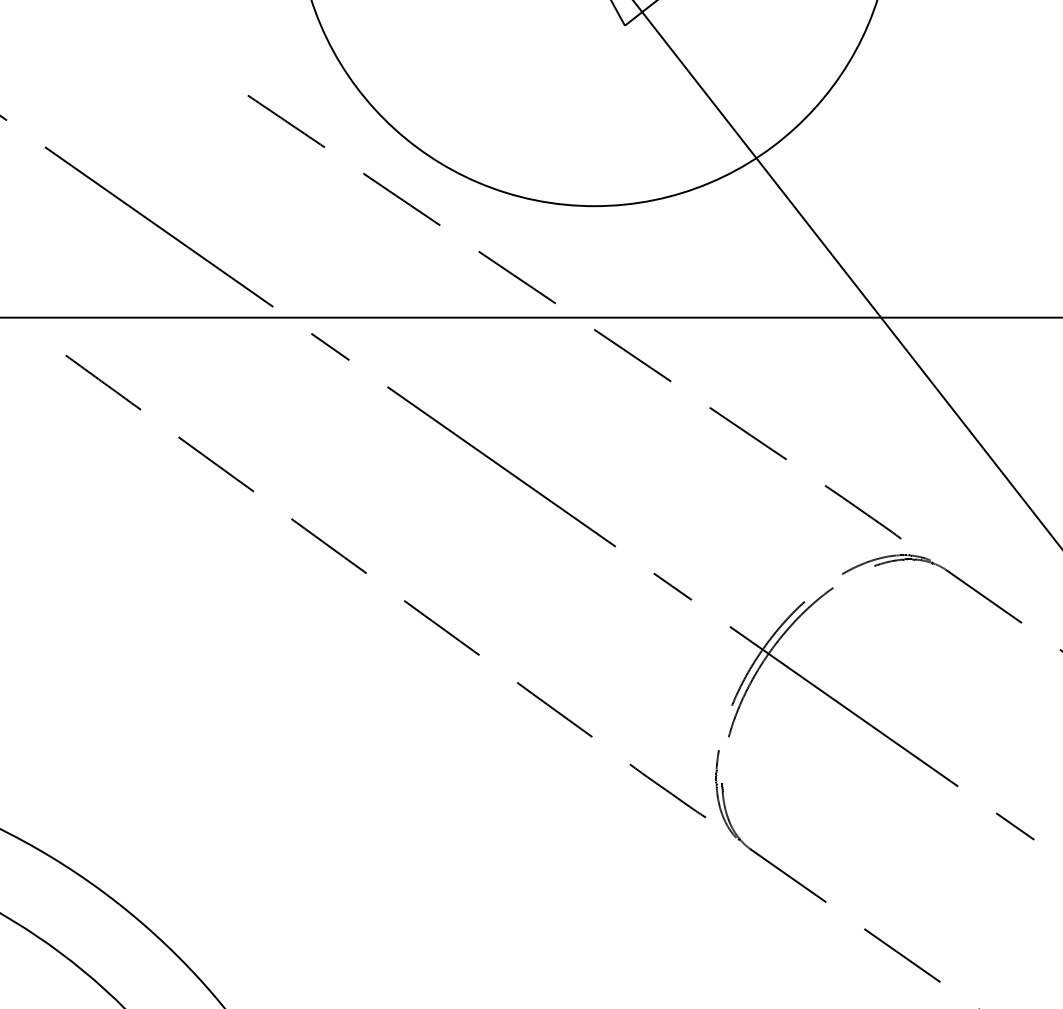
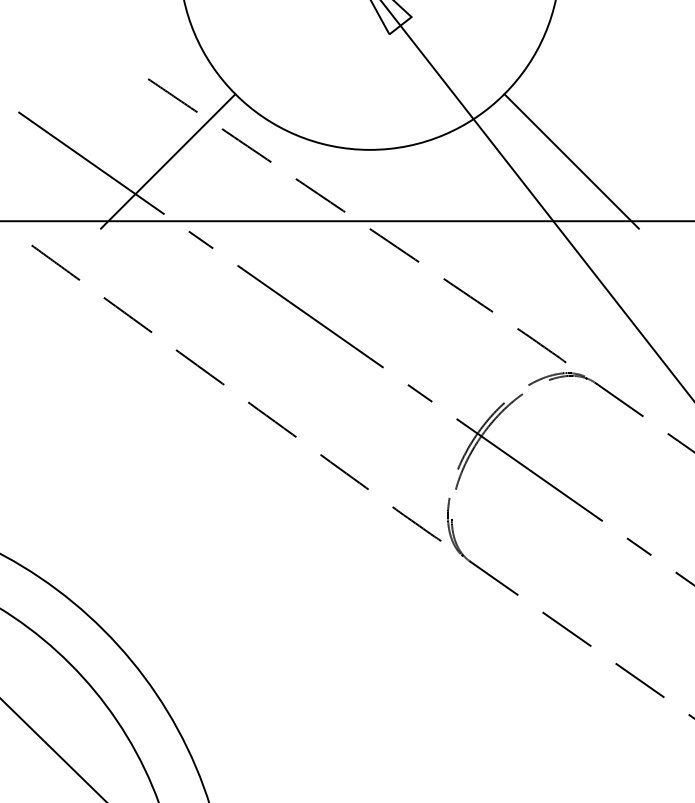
line: (278, 224) -> (167, 161), added
line: (909, 224) -> (571, 161), added

